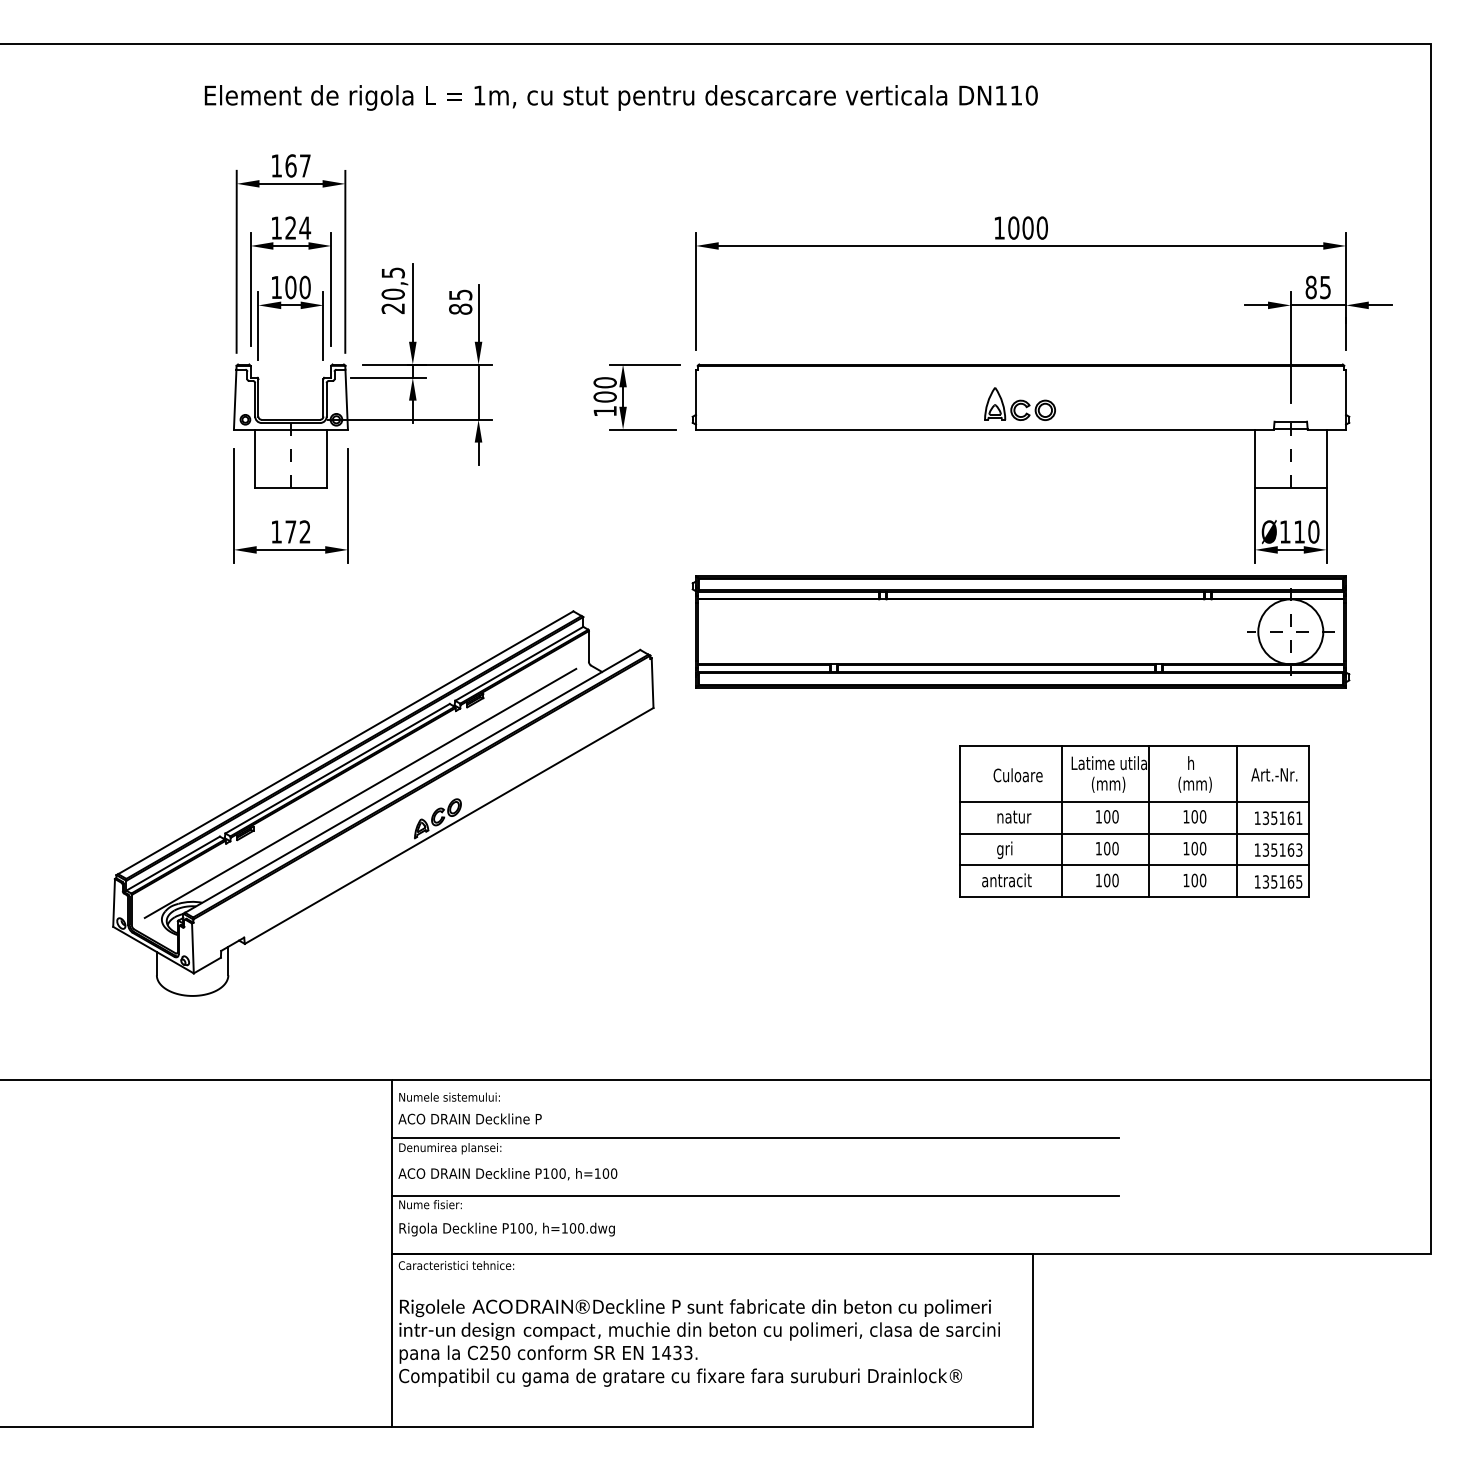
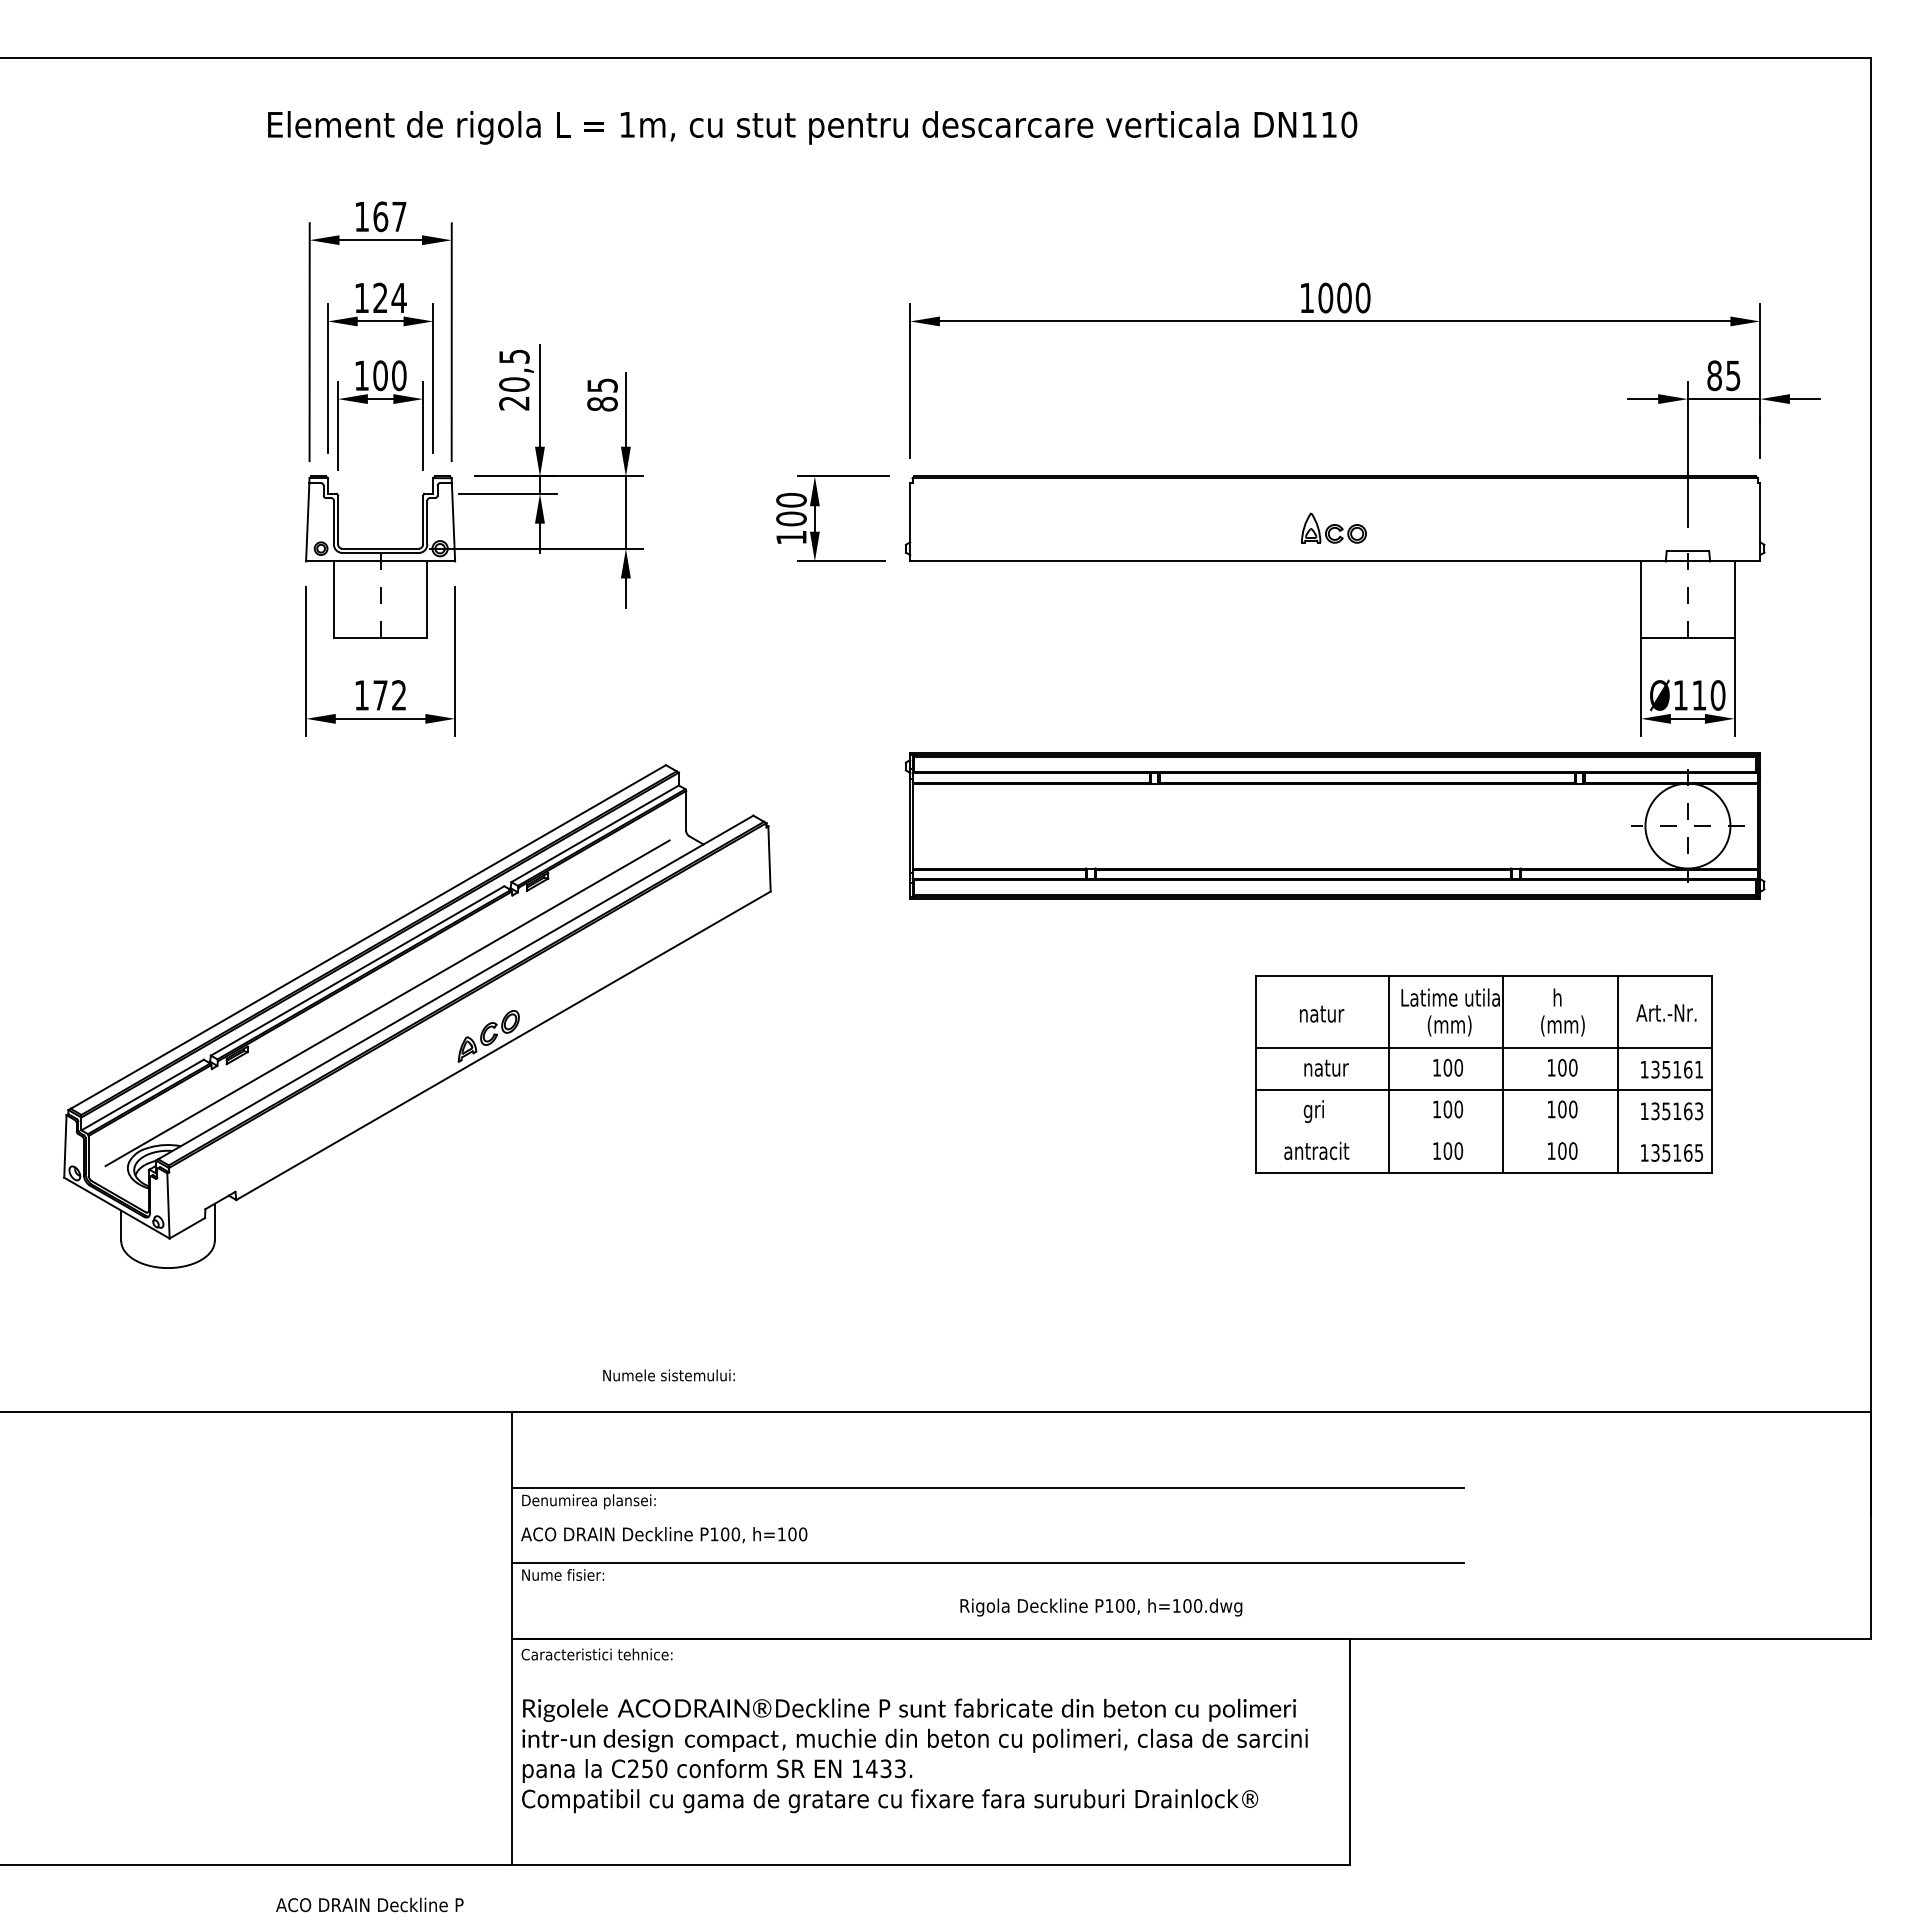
part: (1019, 403) -> (1333, 527), size x0.7
text: (1018, 775) -> (1331, 1013), Culoare -> natur
part: (383, 803) -> (417, 1016), moved
line: (1134, 865) -> (1483, 1131), removed
text: (449, 1097) -> (668, 1375), moved
text: (469, 1118) -> (369, 1904), moved
text: (507, 1229) -> (1101, 1607), moved

